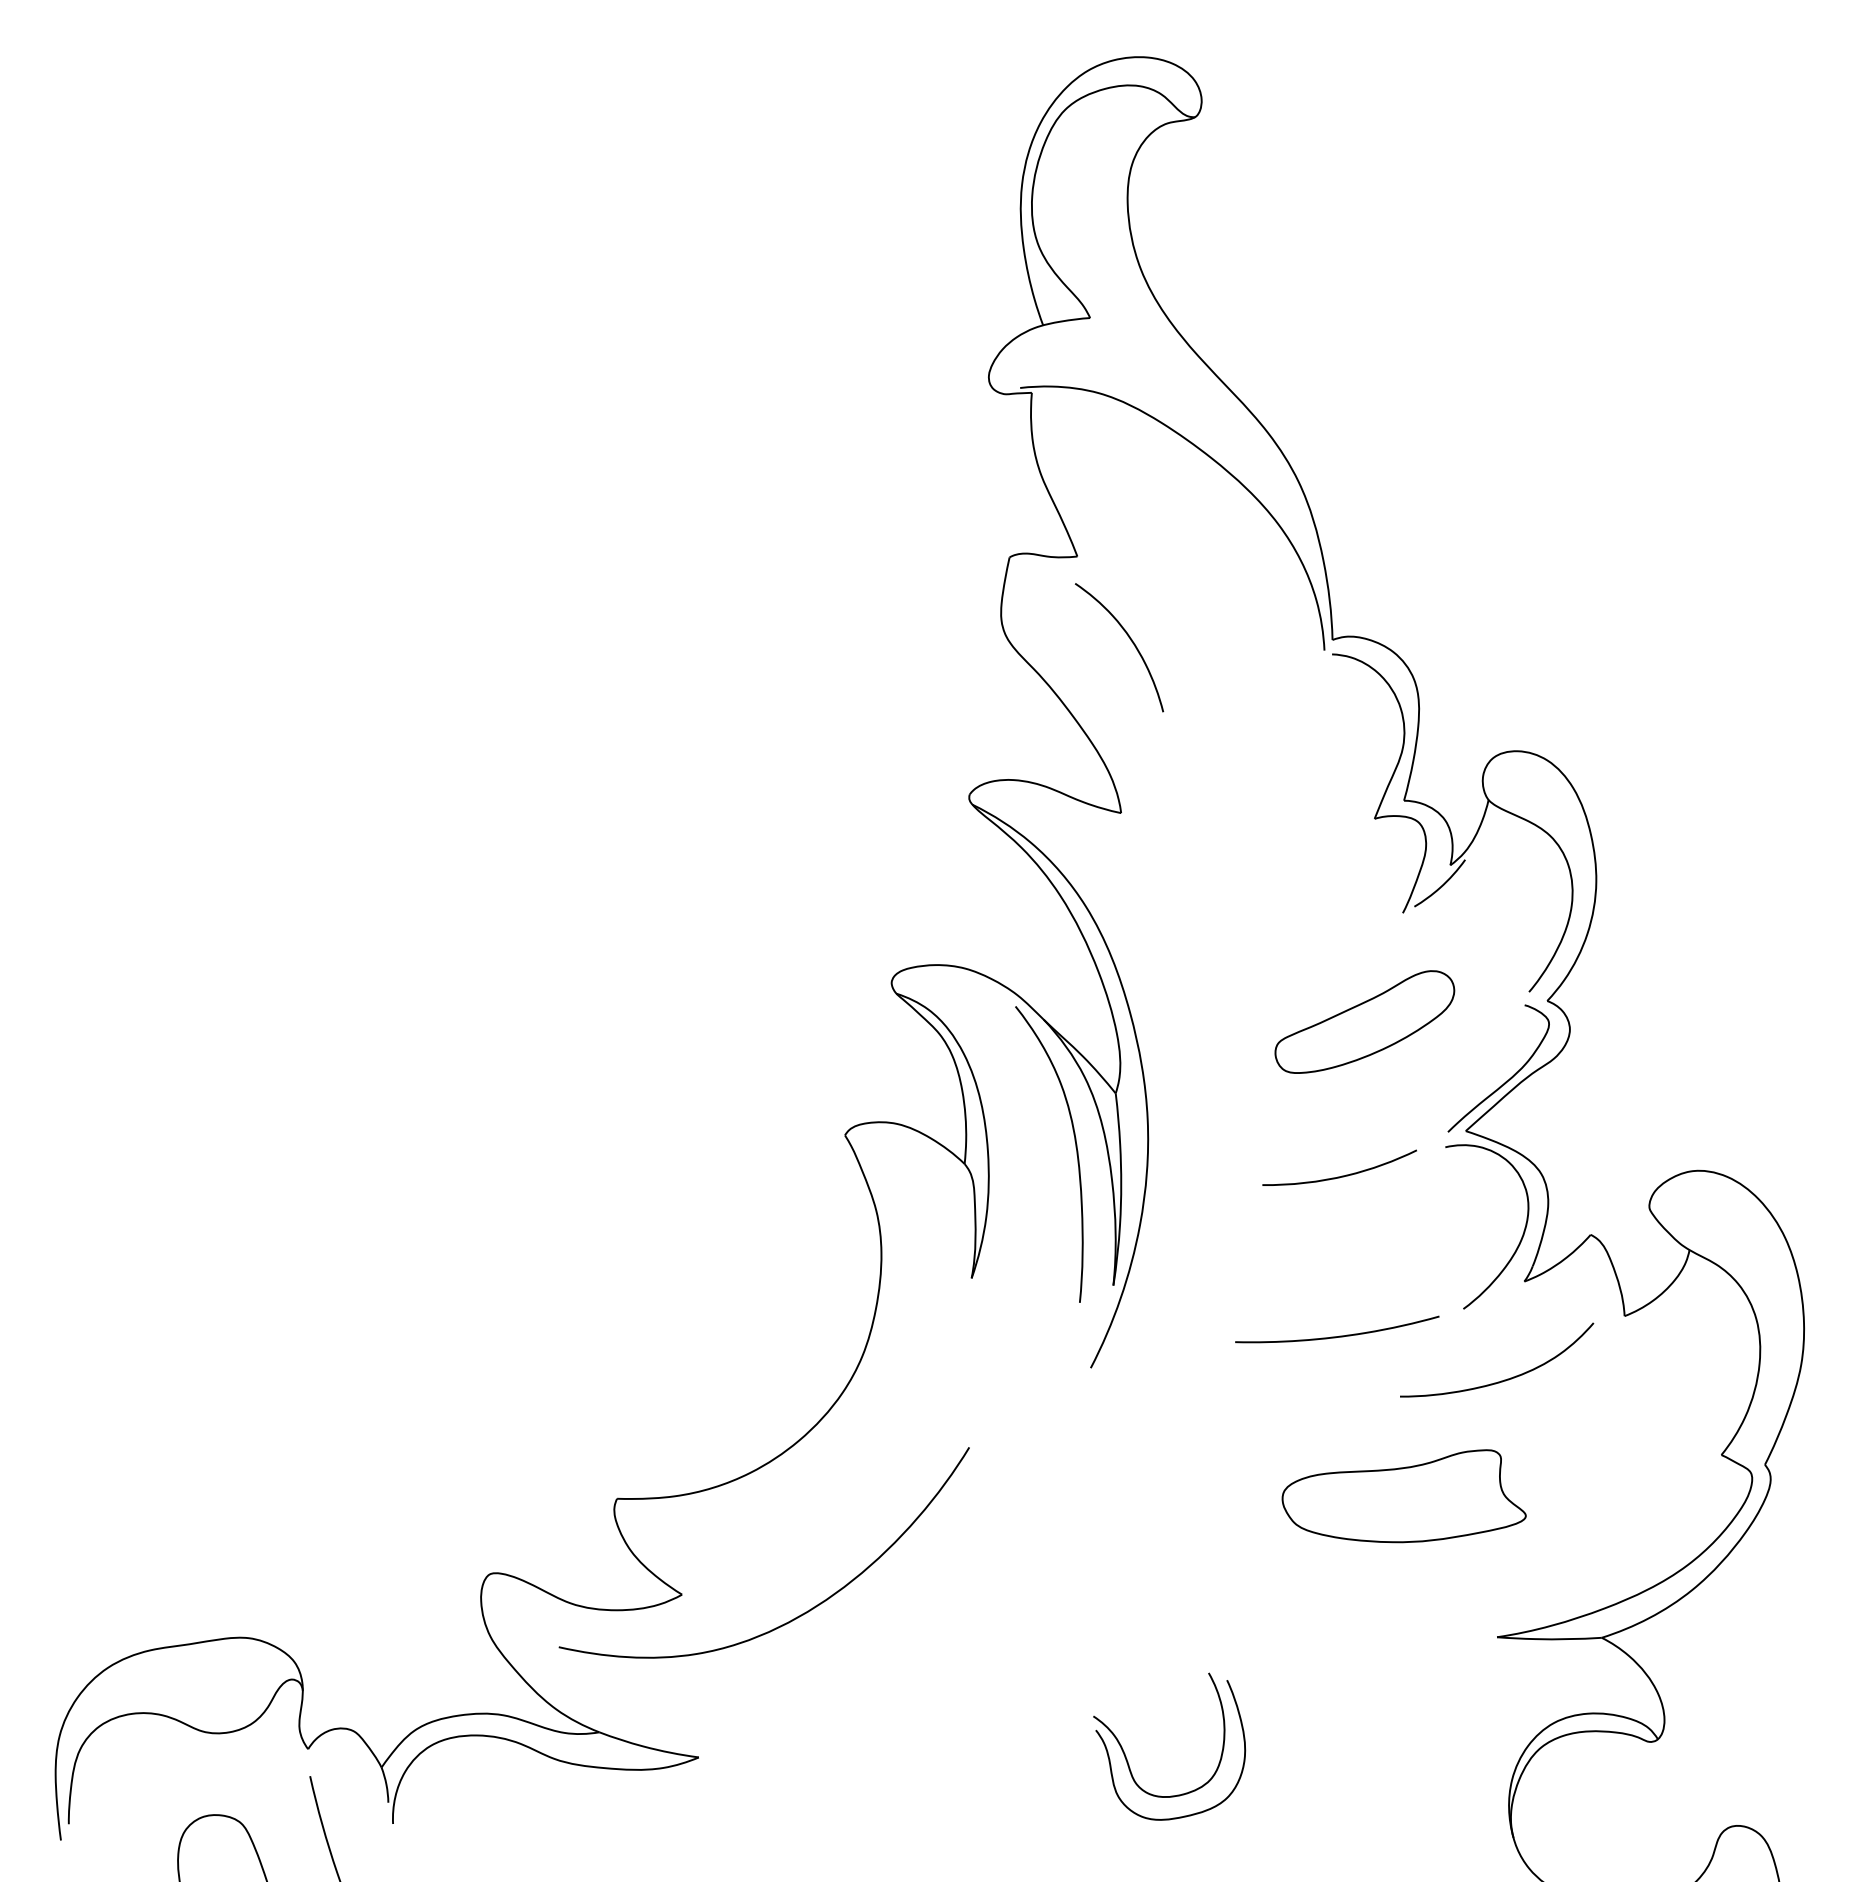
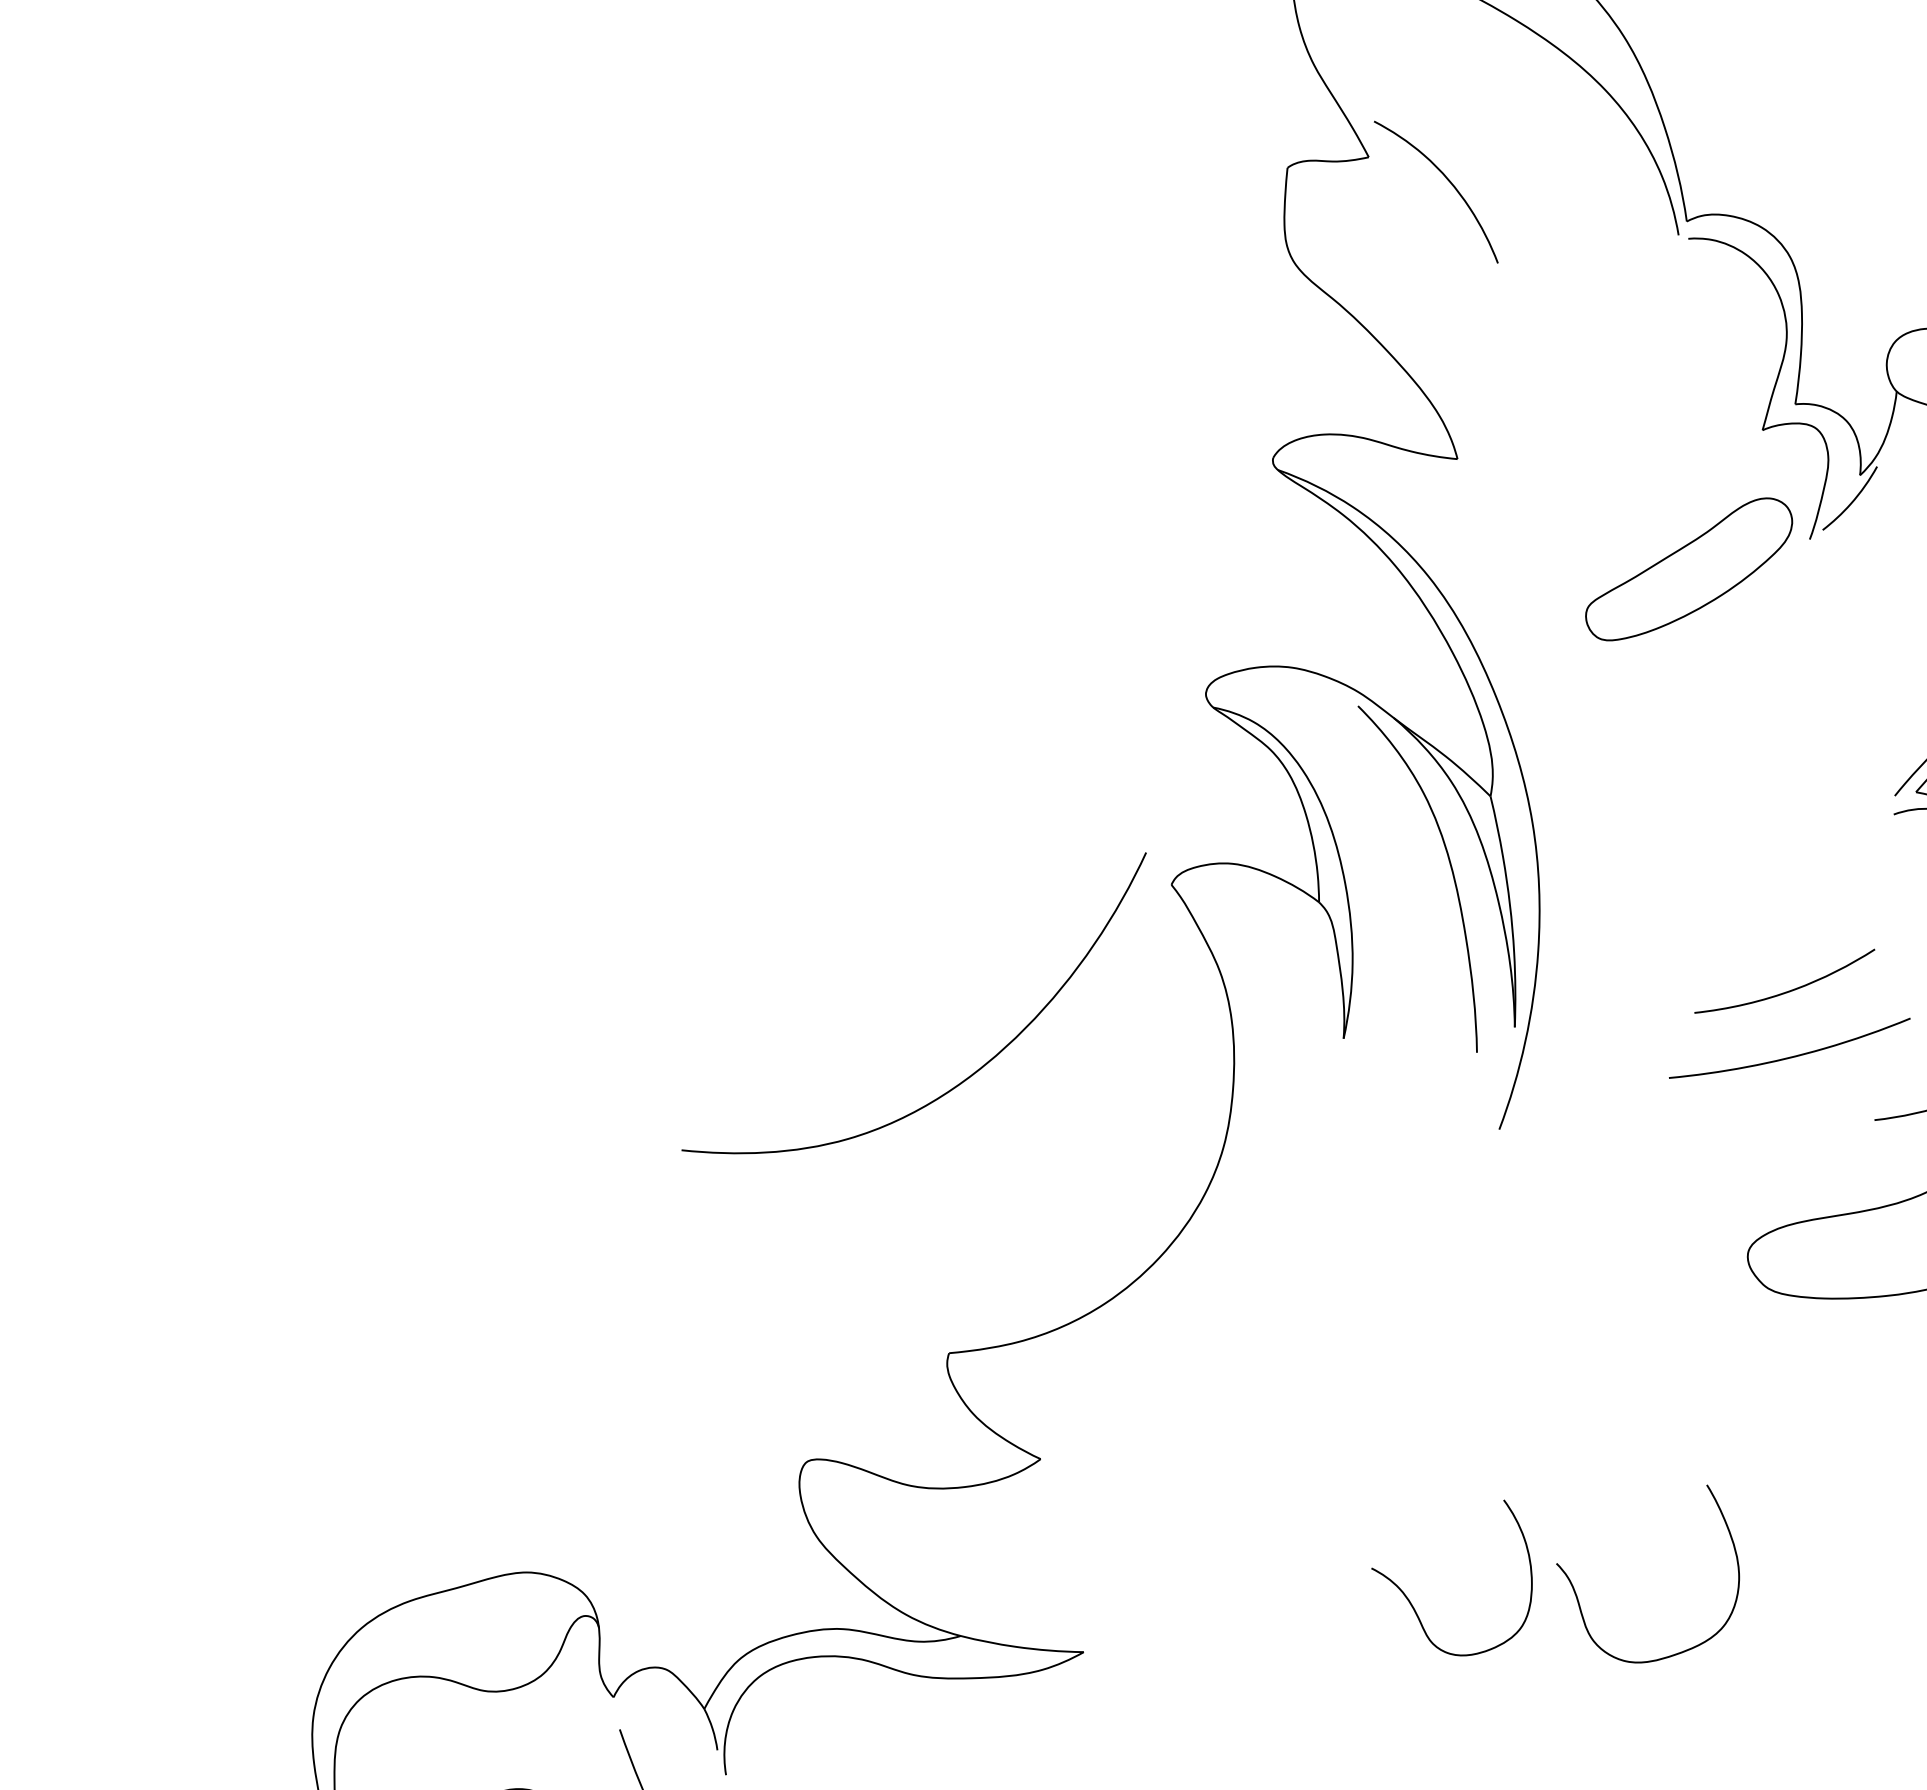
curve: (1130, 640) -> (1448, 181), moved
part: (1364, 1021) -> (1688, 568), moved
curve: (1341, 1175) -> (1788, 990), moved
curve: (800, 1614) -> (967, 1076), moved
curve: (1124, 1751) -> (1413, 1606), moved

